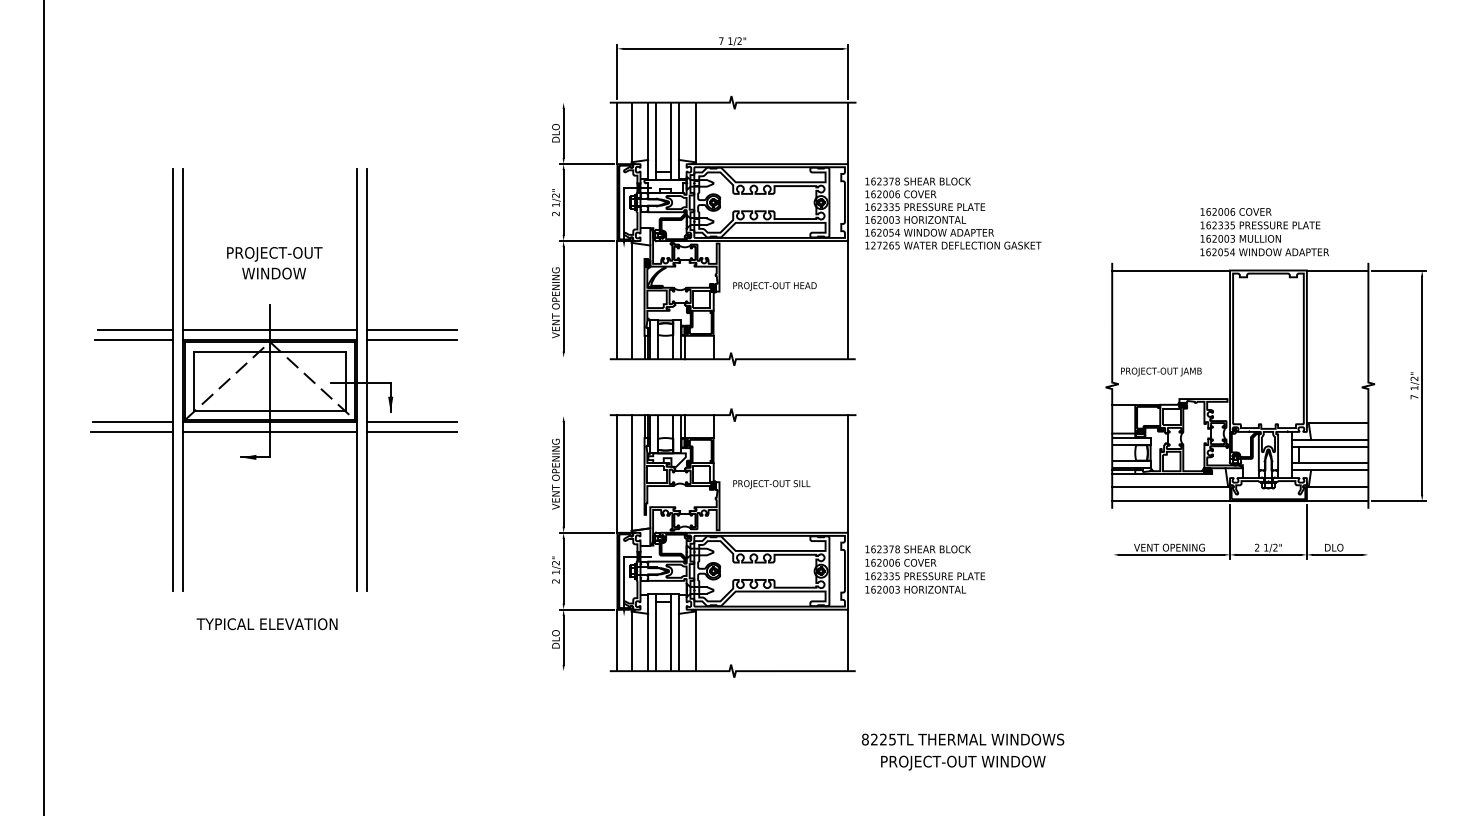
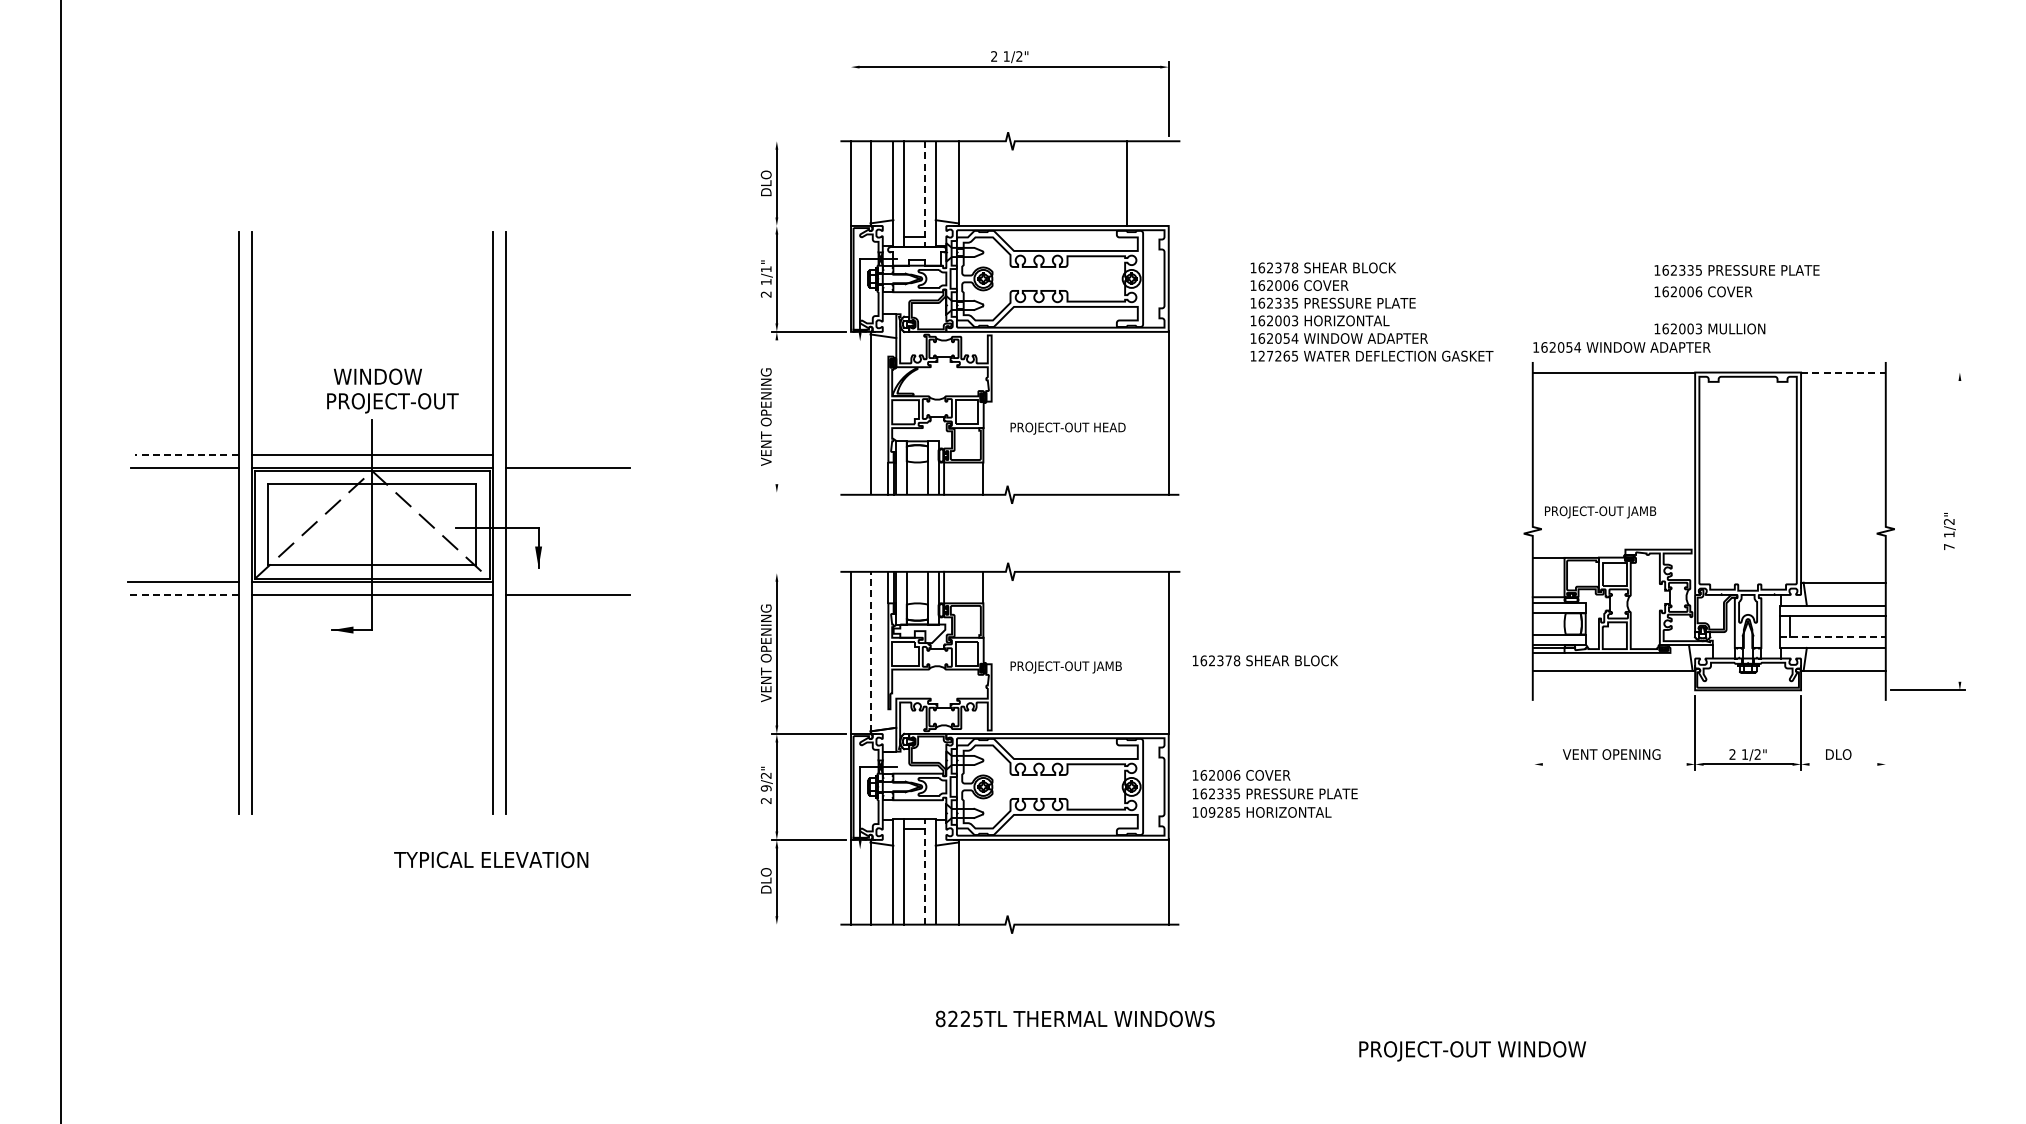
text: (721, 41) -> (994, 56), 7 -> 2
line: (617, 71) -> (851, 98), removed
line: (847, 133) -> (1126, 183), moved
line: (671, 141) -> (925, 194), solid -> dashed
line: (586, 163) -> (808, 225), removed
text: (555, 195) -> (765, 269), 1/2" -> 1/1"
text: (953, 213) -> (1371, 311), moved
text: (1260, 225) -> (1736, 270), moved
text: (1264, 252) -> (1621, 347), moved
text: (274, 254) -> (392, 403), moved
line: (1337, 270) -> (1843, 372), solid -> dashed
line: (1399, 270) -> (1928, 372), removed
text: (774, 286) -> (1067, 428), moved
line: (563, 299) -> (776, 412), removed
line: (617, 299) -> (851, 412), removed
line: (135, 329) -> (186, 454), solid -> dashed
line: (411, 329) -> (567, 454), removed
line: (1421, 385) -> (1959, 531), removed
line: (411, 422) -> (567, 581), removed
line: (131, 432) -> (181, 595), solid -> dashed
line: (1329, 462) -> (1832, 637), solid -> dashed
line: (631, 472) -> (870, 651), solid -> dashed
text: (802, 484) -> (1106, 667), PROJECT-OUT SILL -> PROJECT-OUT JAMB
line: (1170, 501) -> (1613, 690), removed
line: (1337, 501) -> (1843, 690), removed
text: (917, 549) -> (1264, 660), moved
line: (1171, 554) -> (1614, 764), removed
line: (1337, 554) -> (1843, 764), removed
text: (555, 572) -> (765, 788), 1/2" -> 9/2"
text: (884, 589) -> (1219, 812), 162003 -> 109285
text: (267, 623) -> (491, 859), moved
line: (671, 632) -> (925, 871), solid -> dashed
text: (962, 739) -> (1074, 1018), moved
text: (963, 763) -> (1472, 1051), moved

